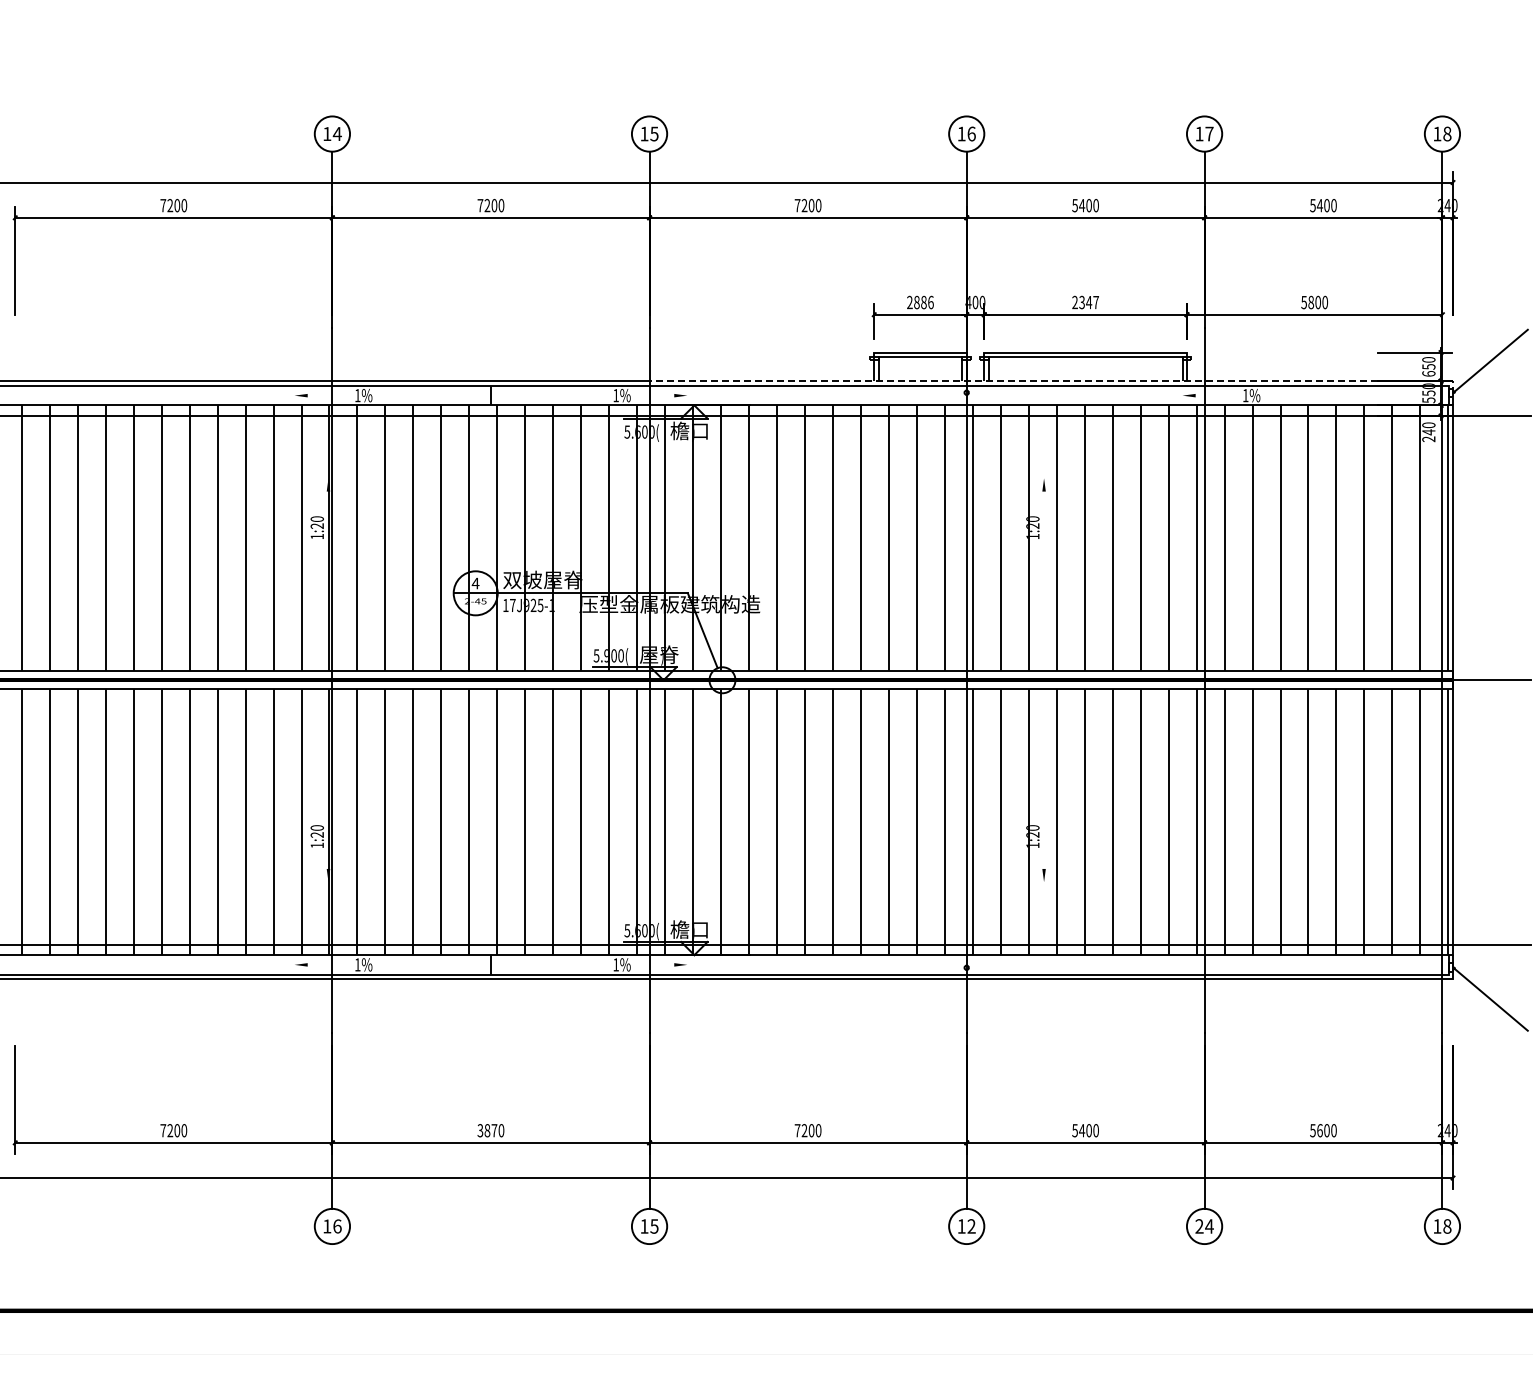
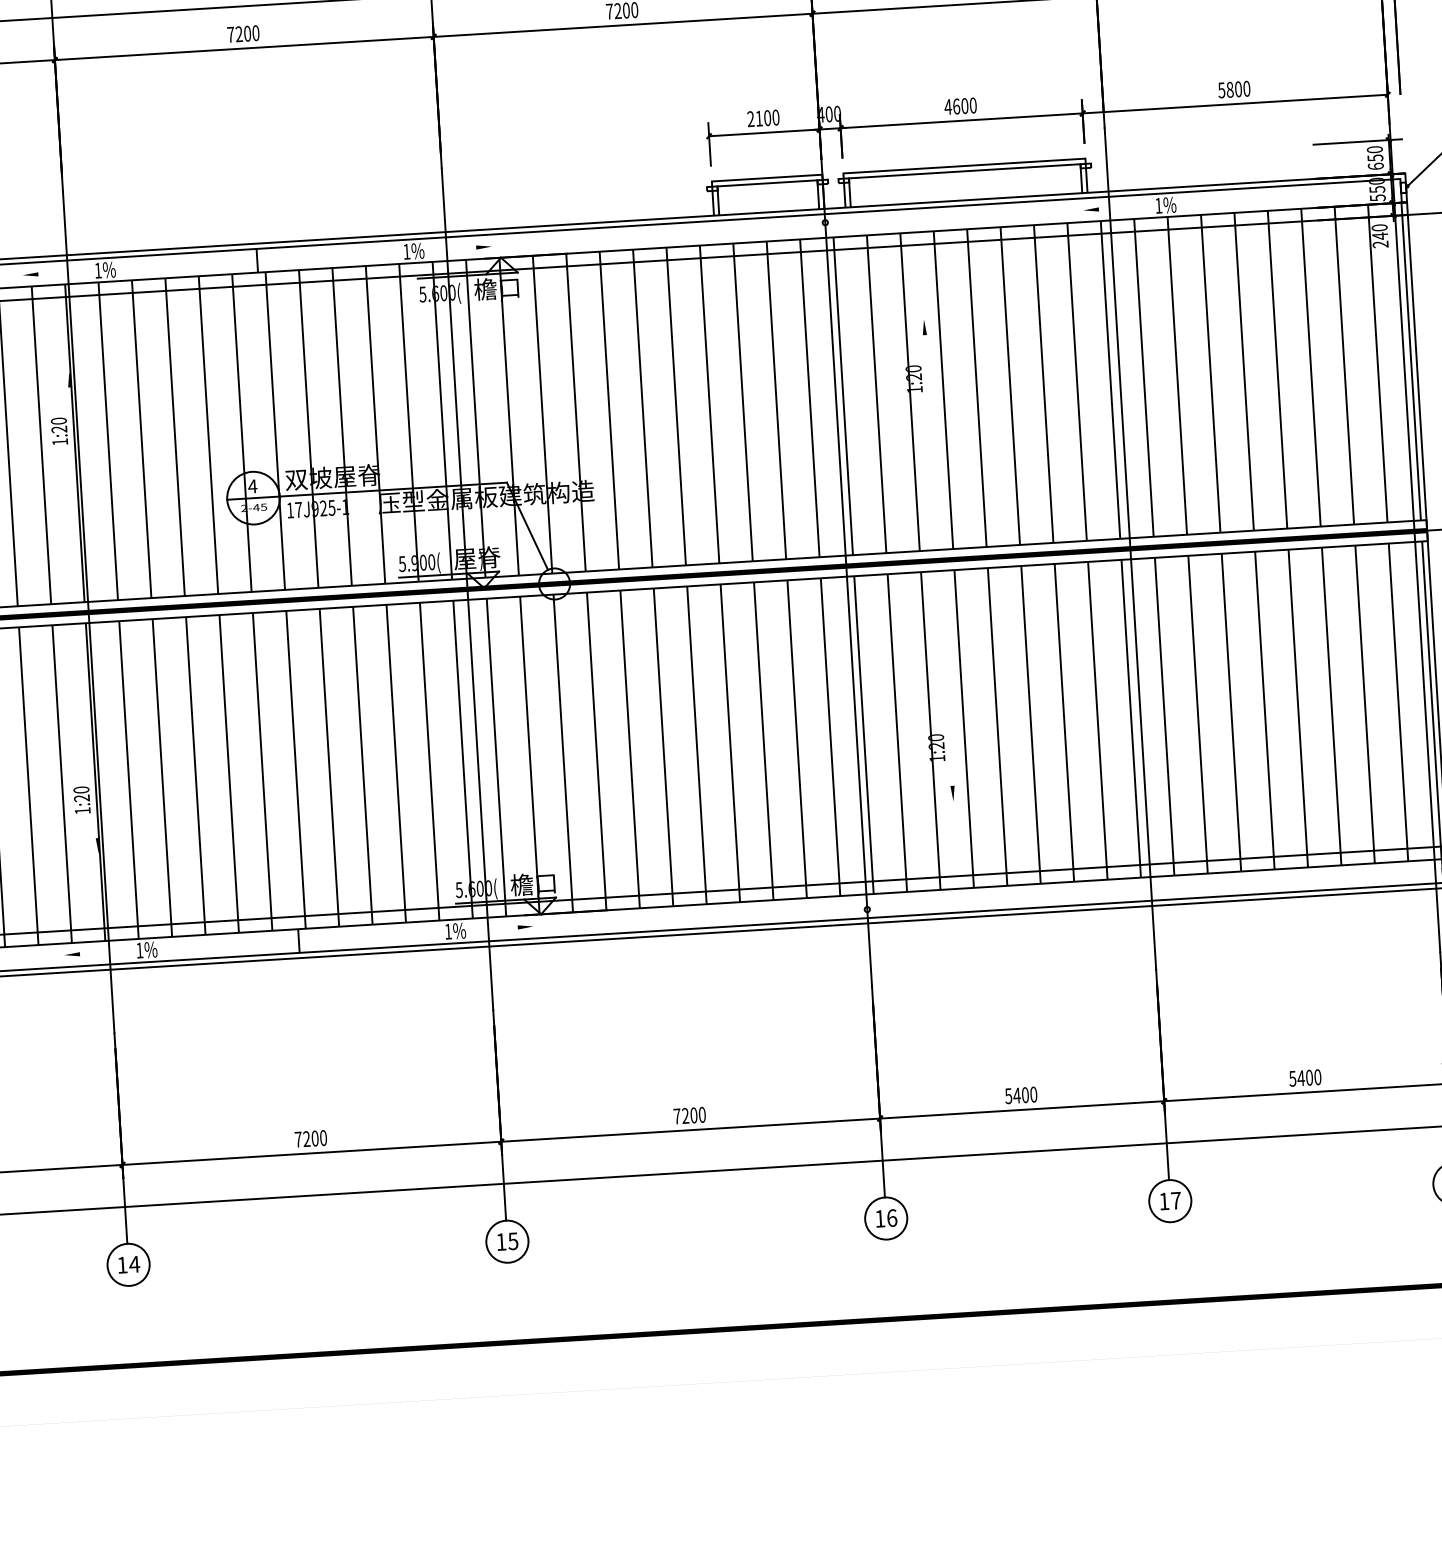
text: (923, 302) -> (767, 118), 2886 -> 2100
text: (1085, 302) -> (960, 106), 2347 -> 4600
line: (1064, 381) -> (941, 202), dashed -> solid
text: (487, 1130) -> (306, 1138), 3870 -> 7200
text: (1319, 1130) -> (1300, 1078), 5600 -> 5400
text: (336, 1226) -> (133, 1264), 16 -> 14
text: (971, 1226) -> (891, 1218), 12 -> 16
text: (1204, 1226) -> (1170, 1201), 24 -> 17

